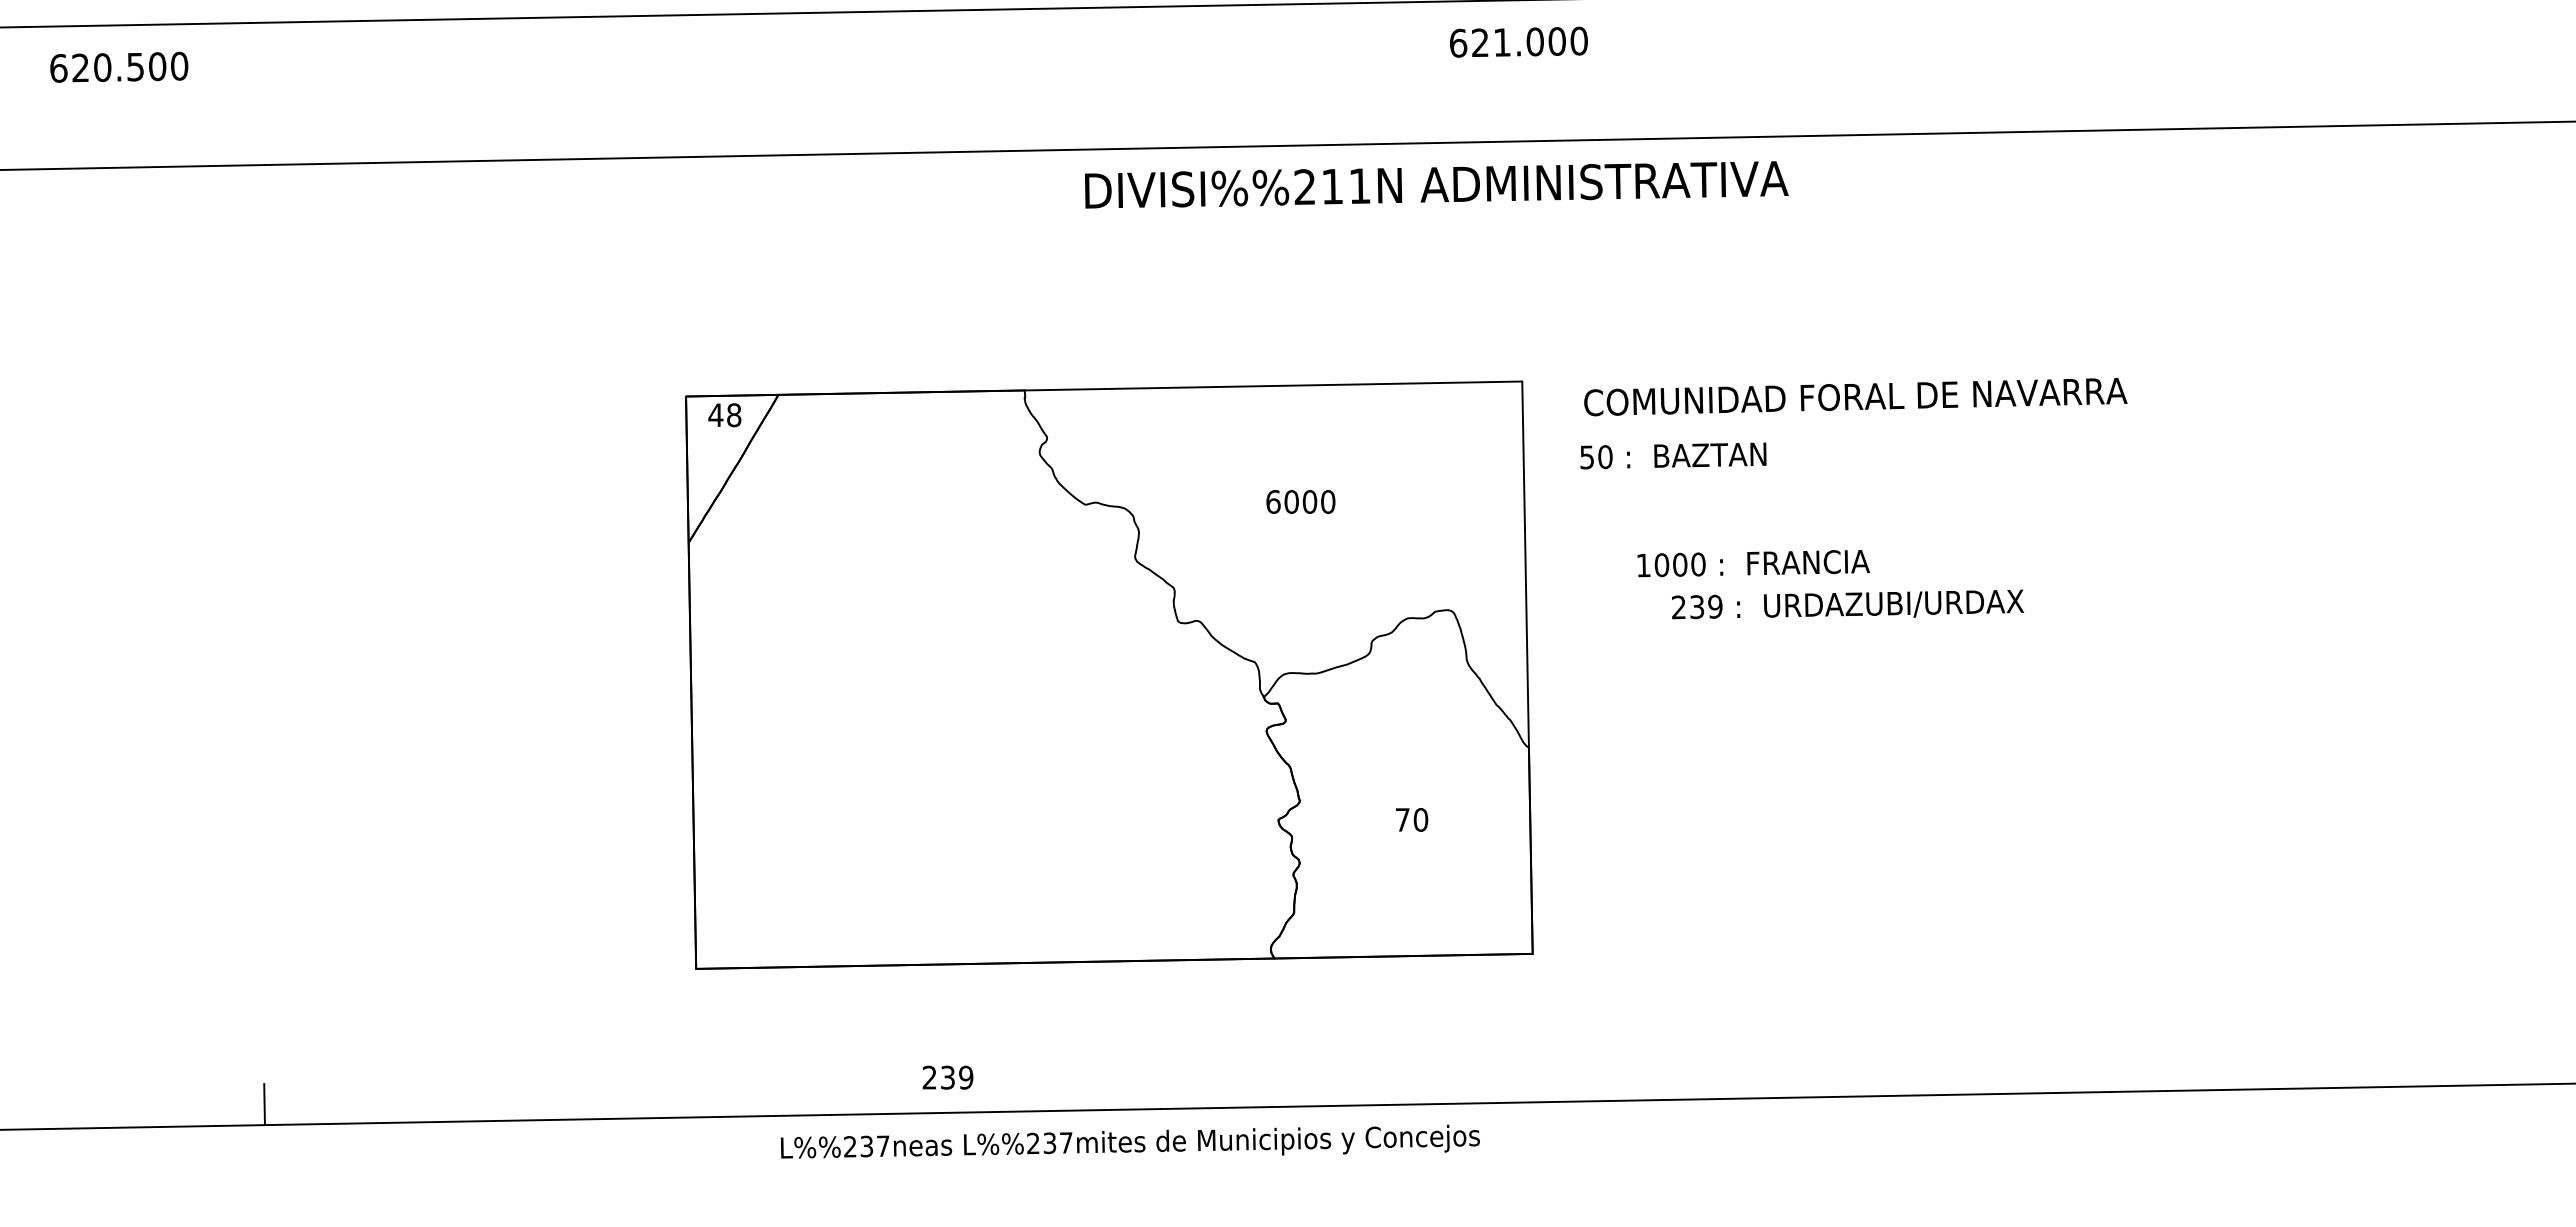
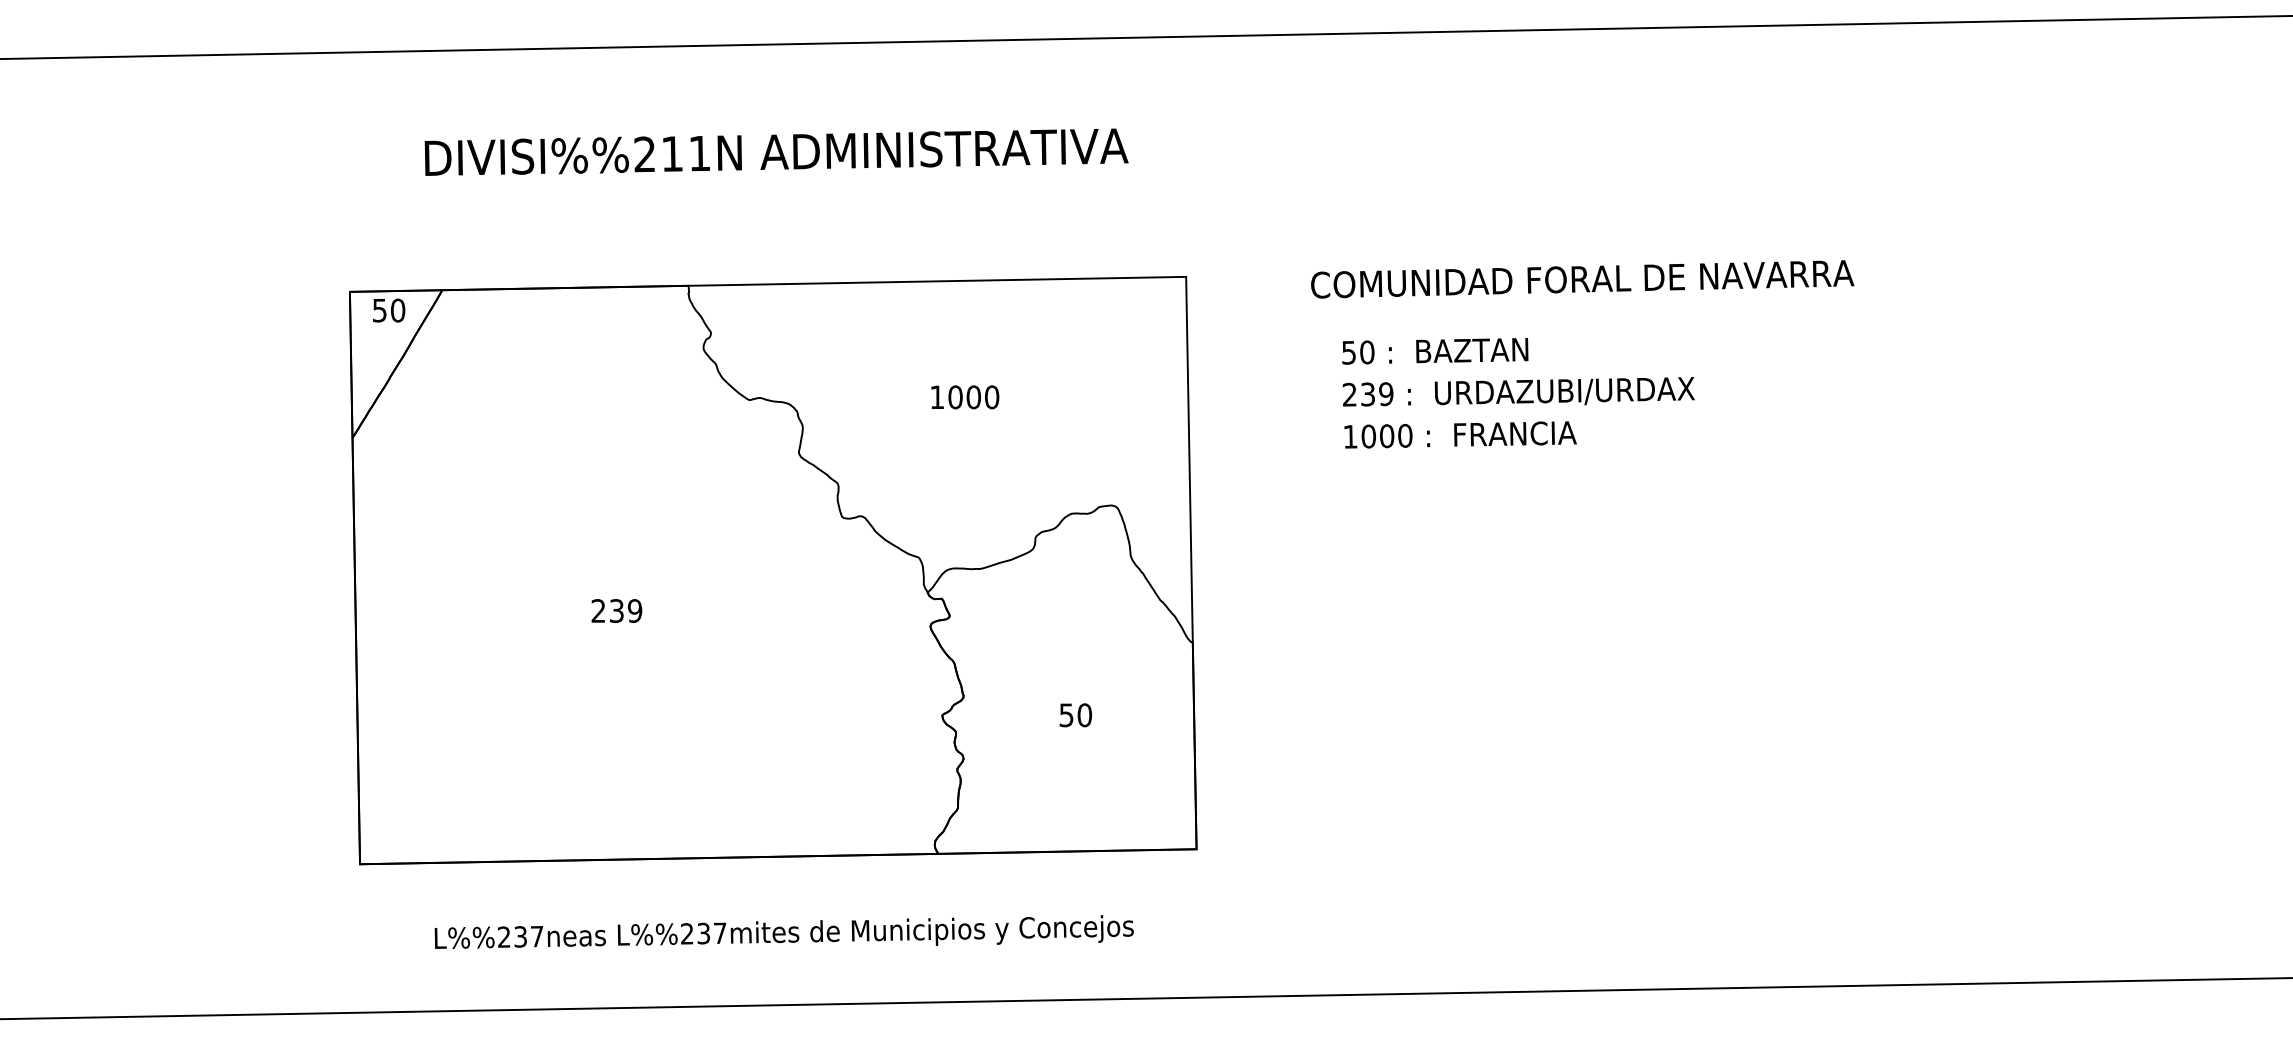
text: (1436, 184) -> (776, 151), moved
text: (1855, 397) -> (1582, 279), moved
text: (724, 415) -> (388, 310), 48 -> 50
text: (1673, 455) -> (1435, 350), moved
text: (1273, 501) -> (937, 396), 6000 -> 1000
text: (1753, 563) -> (1460, 434), moved
text: (1848, 604) -> (1519, 391), moved
text: (1402, 819) -> (1066, 714), 70 -> 50
text: (947, 1077) -> (616, 610), moved
text: (1130, 1141) -> (784, 931), moved

